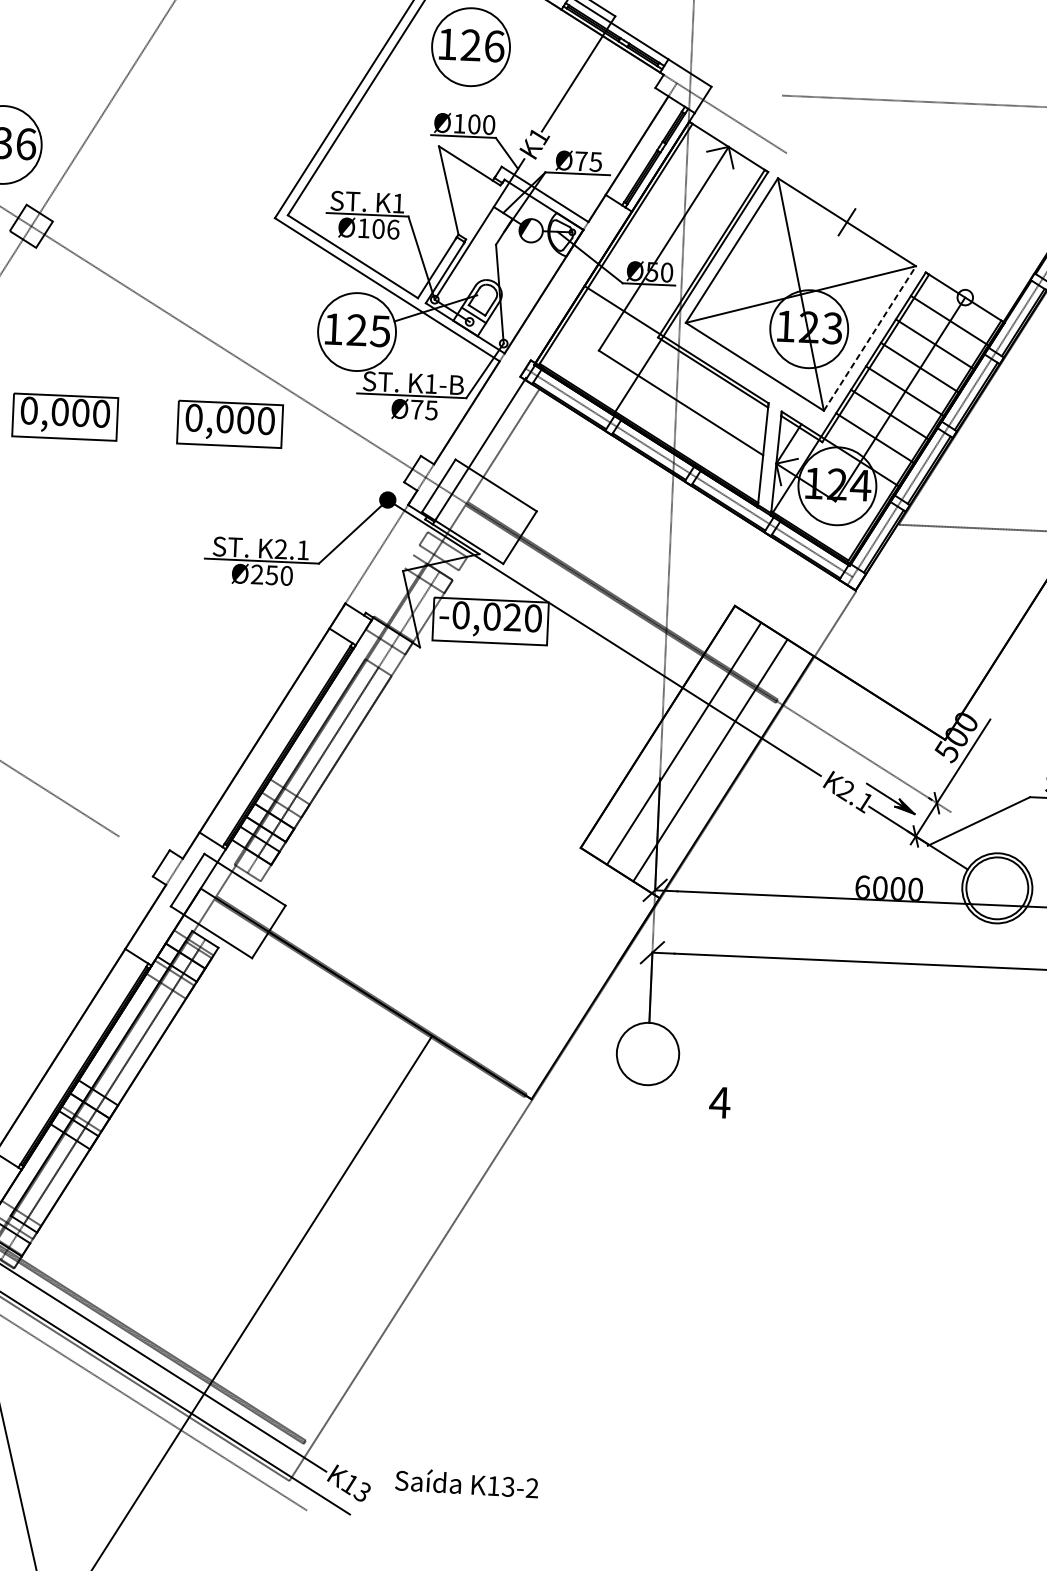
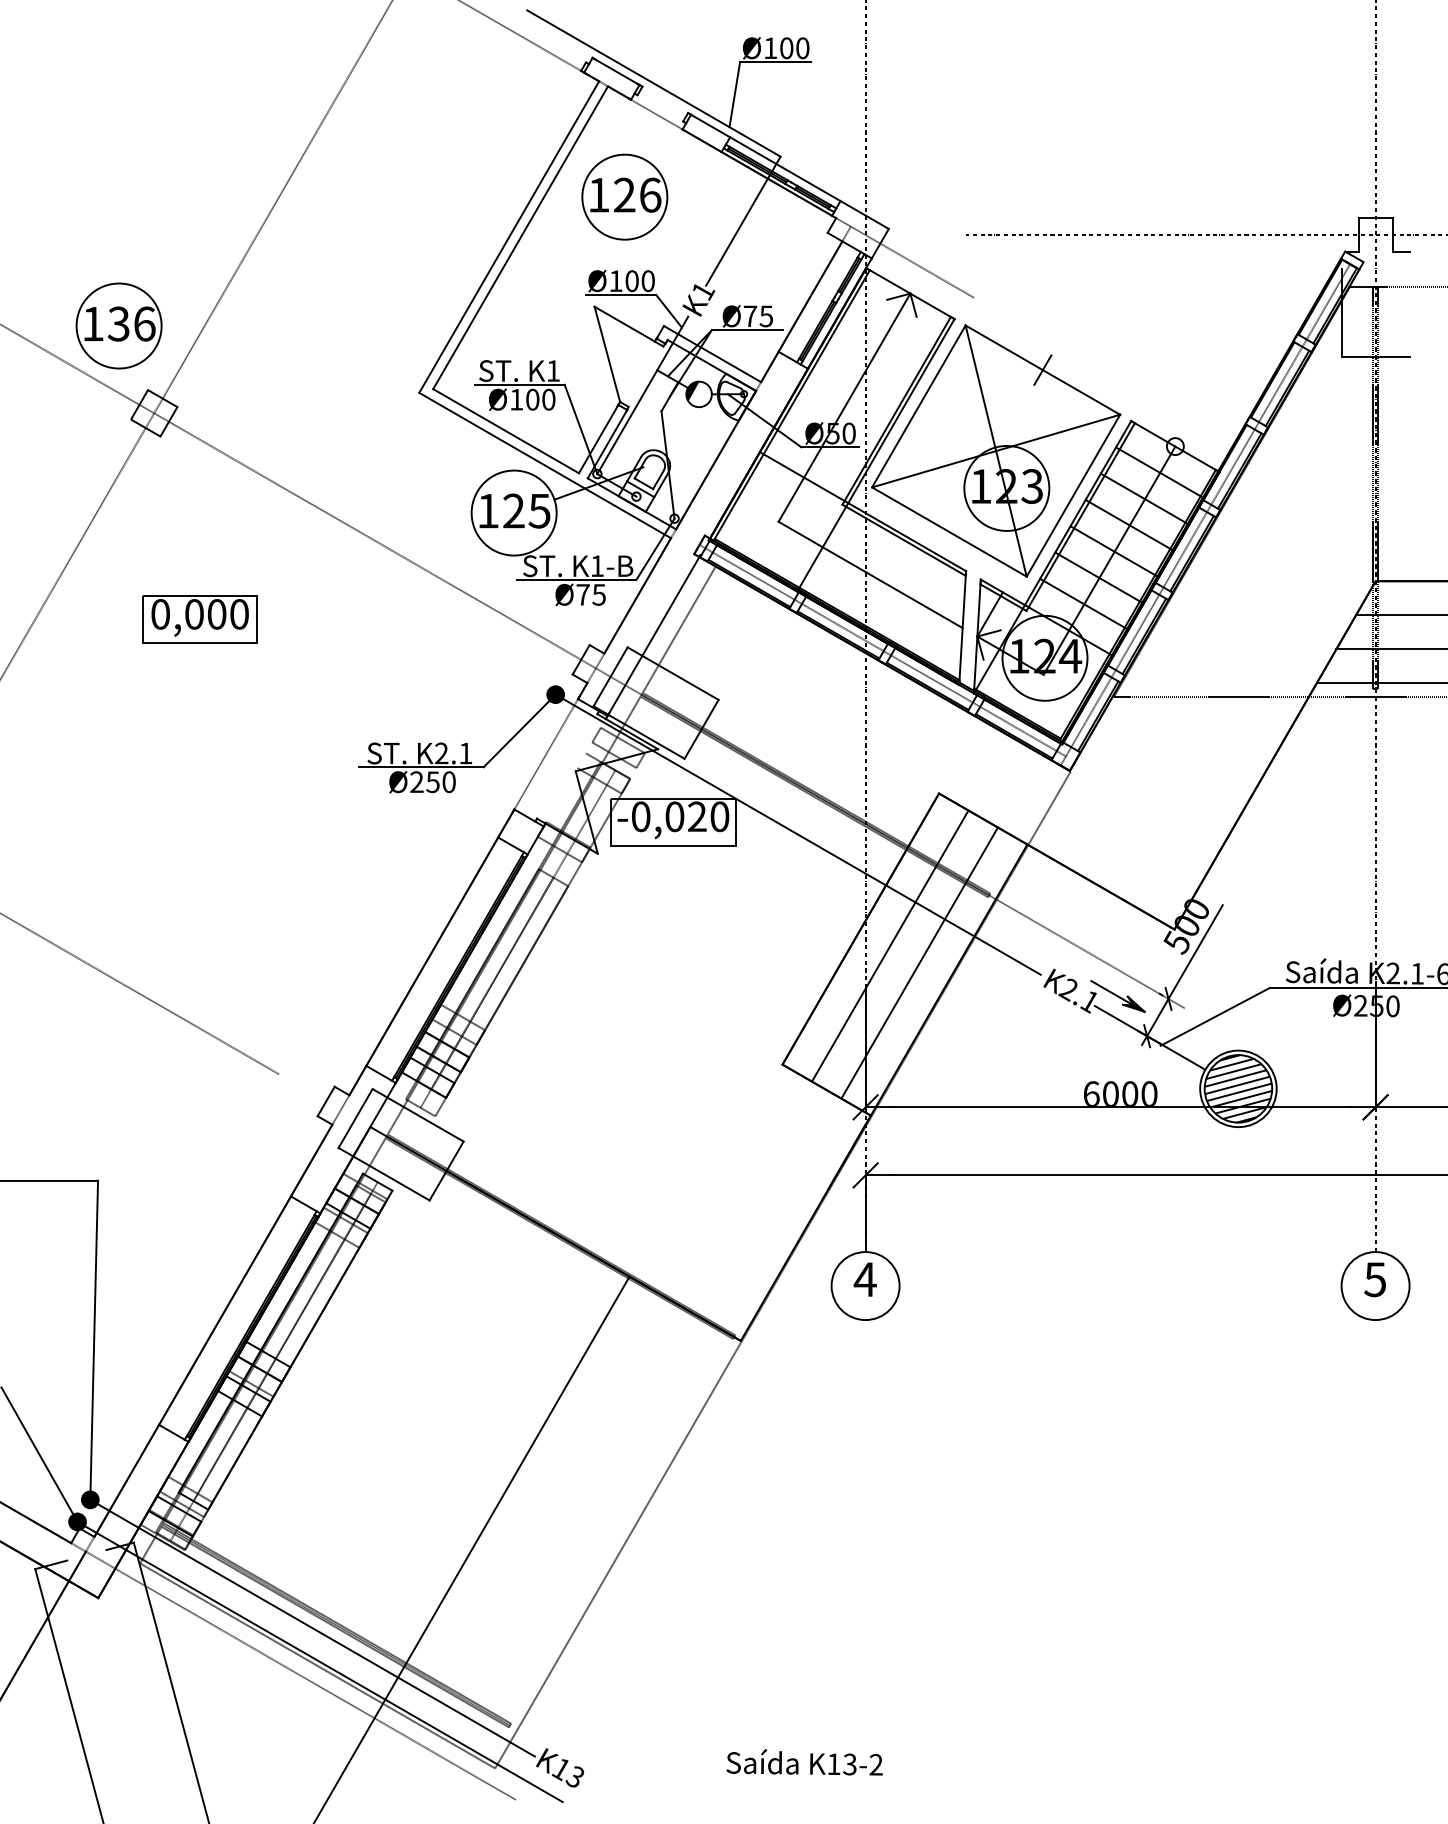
text: (393, 229) -> (548, 399), Ø106 -> Ø100
line: (870, 338) -> (1073, 495), dashed -> solid
part: (229, 424) -> (379, 619), removed
hatch: (997, 888) -> (1238, 1088), added
text: (719, 1102) -> (864, 1279), moved
text: (466, 1483) -> (804, 1762), moved

